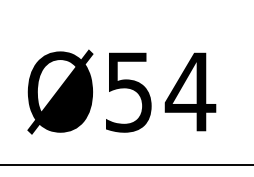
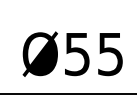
text: (190, 92) -> (110, 54), Ø54 -> Ø55

